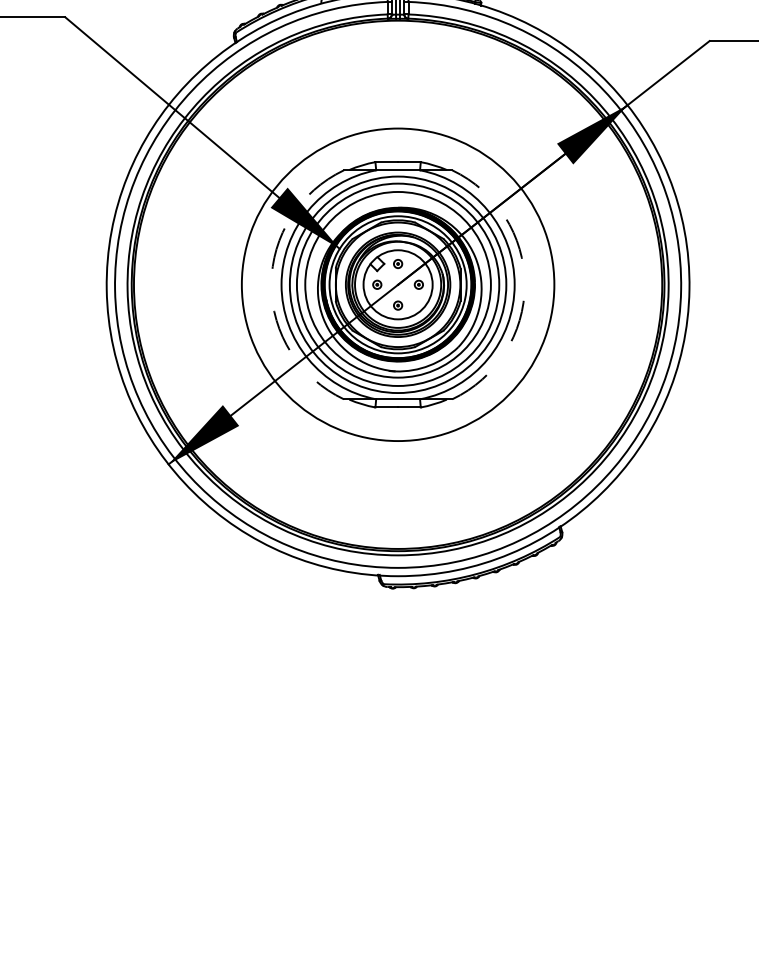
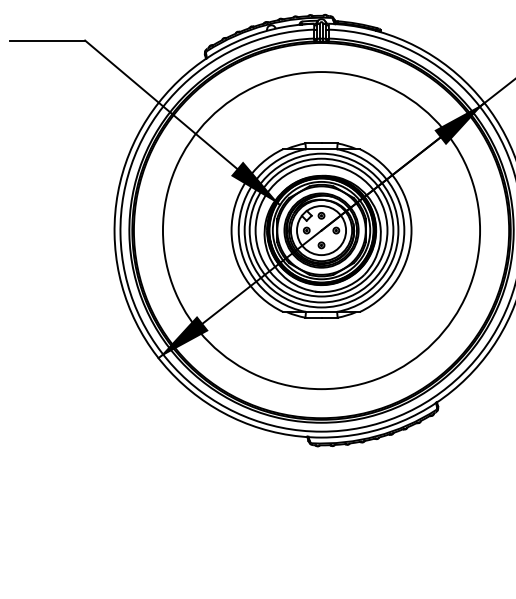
arc: (271, 284) -> (231, 230), dashed -> solid
circle: (397, 284) -> (321, 230), size x1.43
arc: (524, 284) -> (411, 230), dashed -> solid

